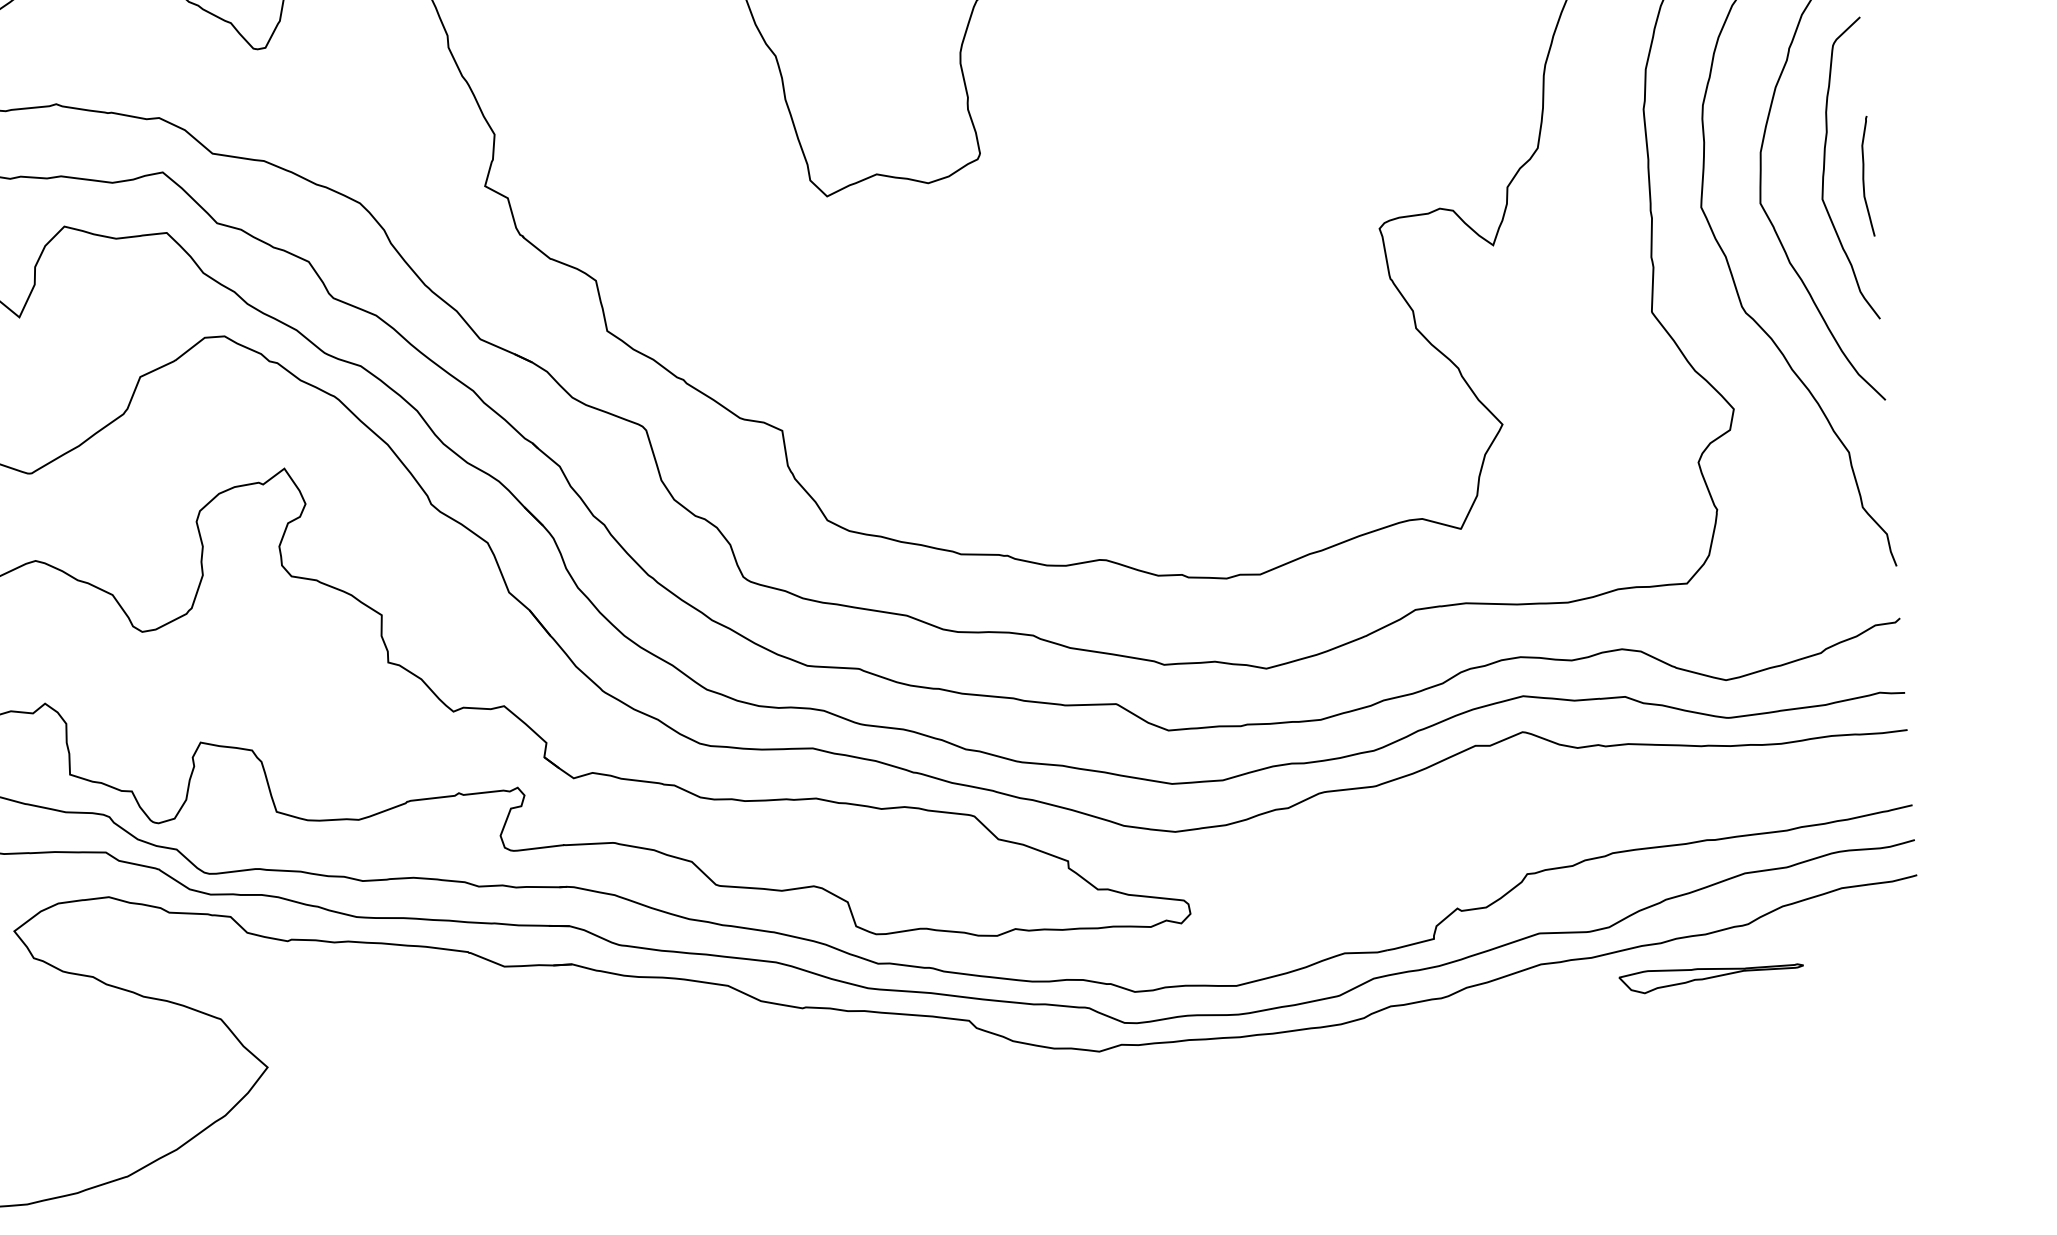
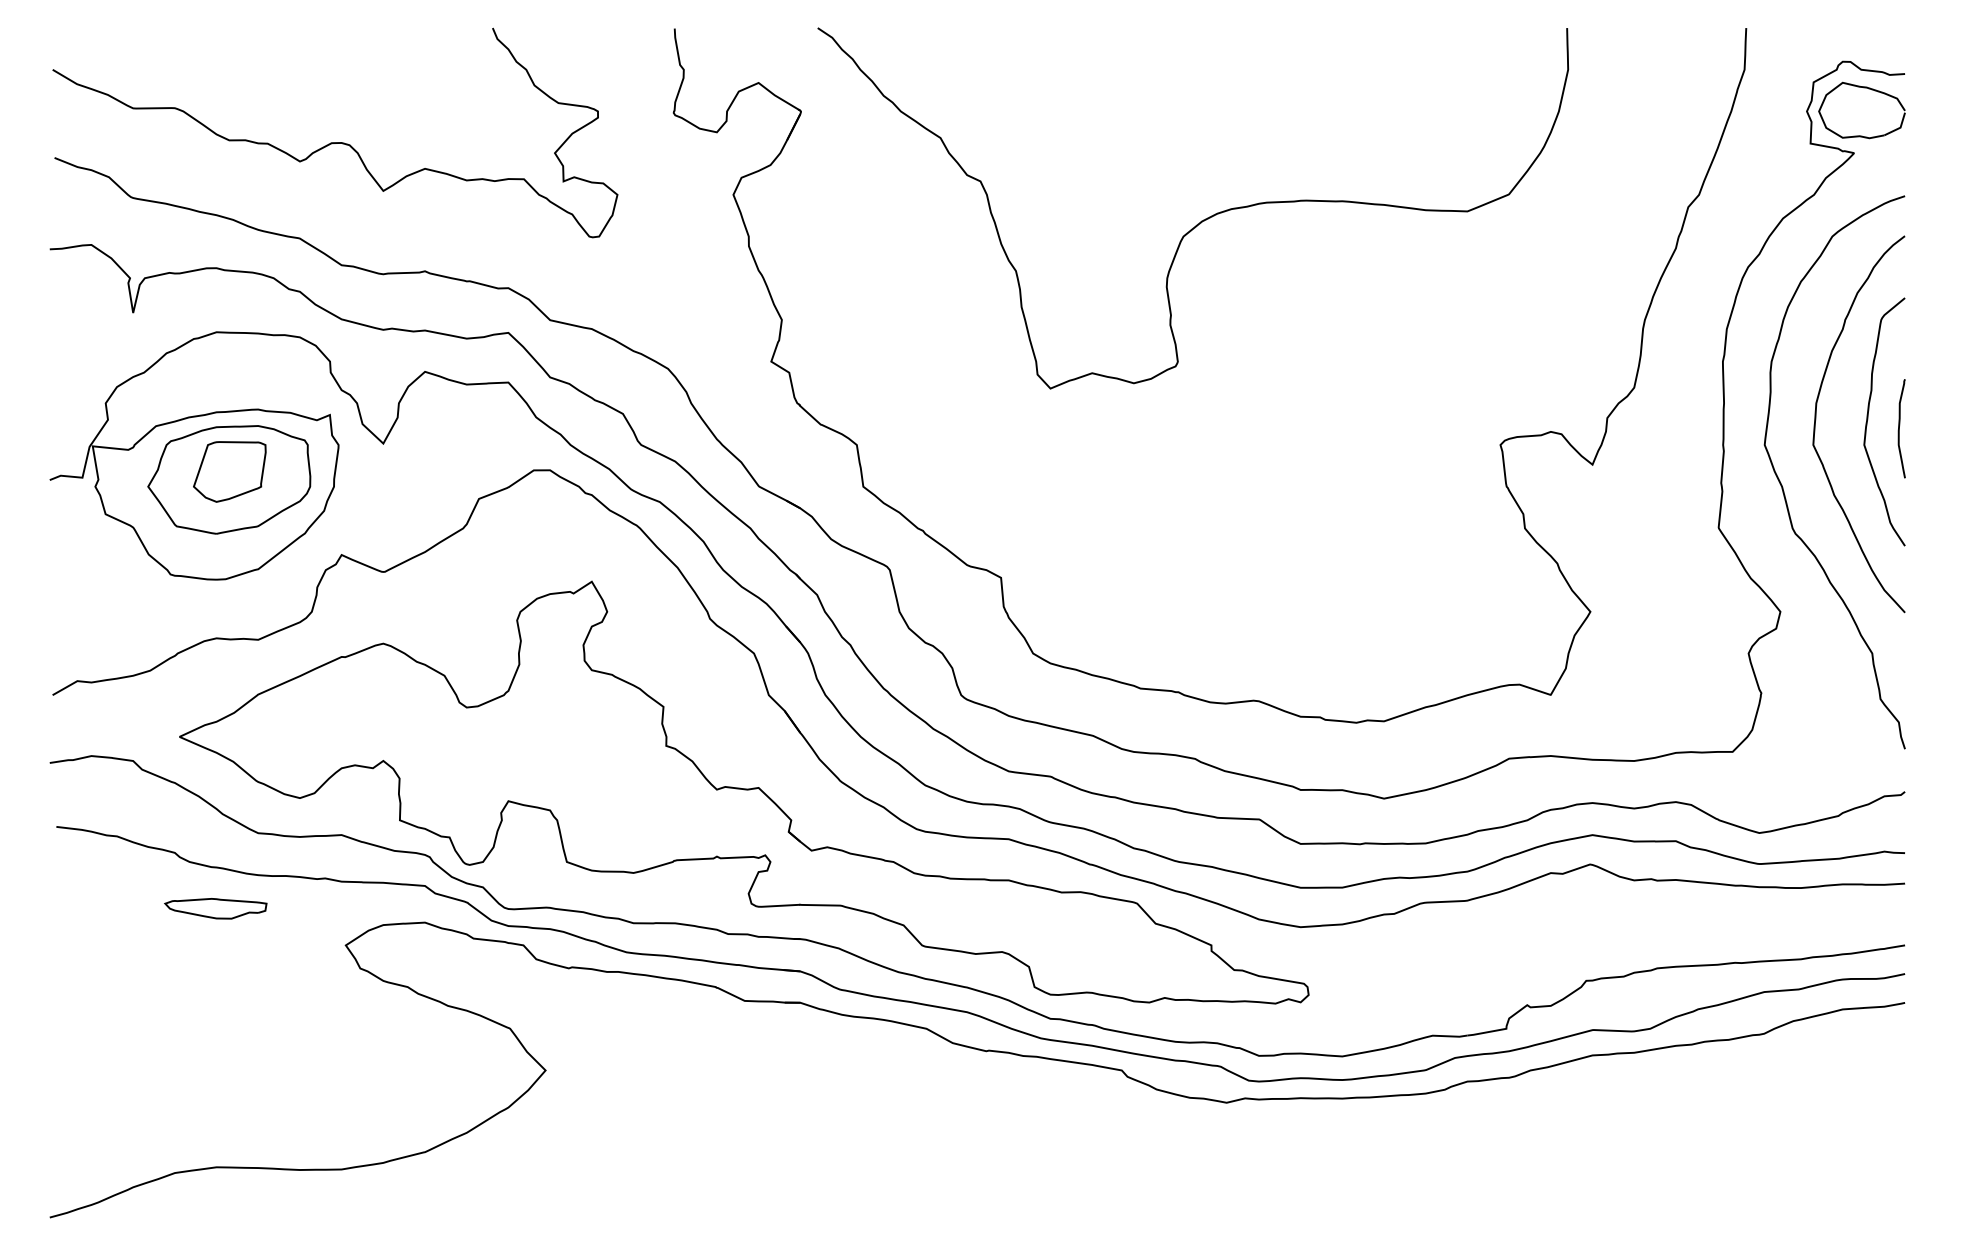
part: (1711, 977) -> (1731, 1075), removed

